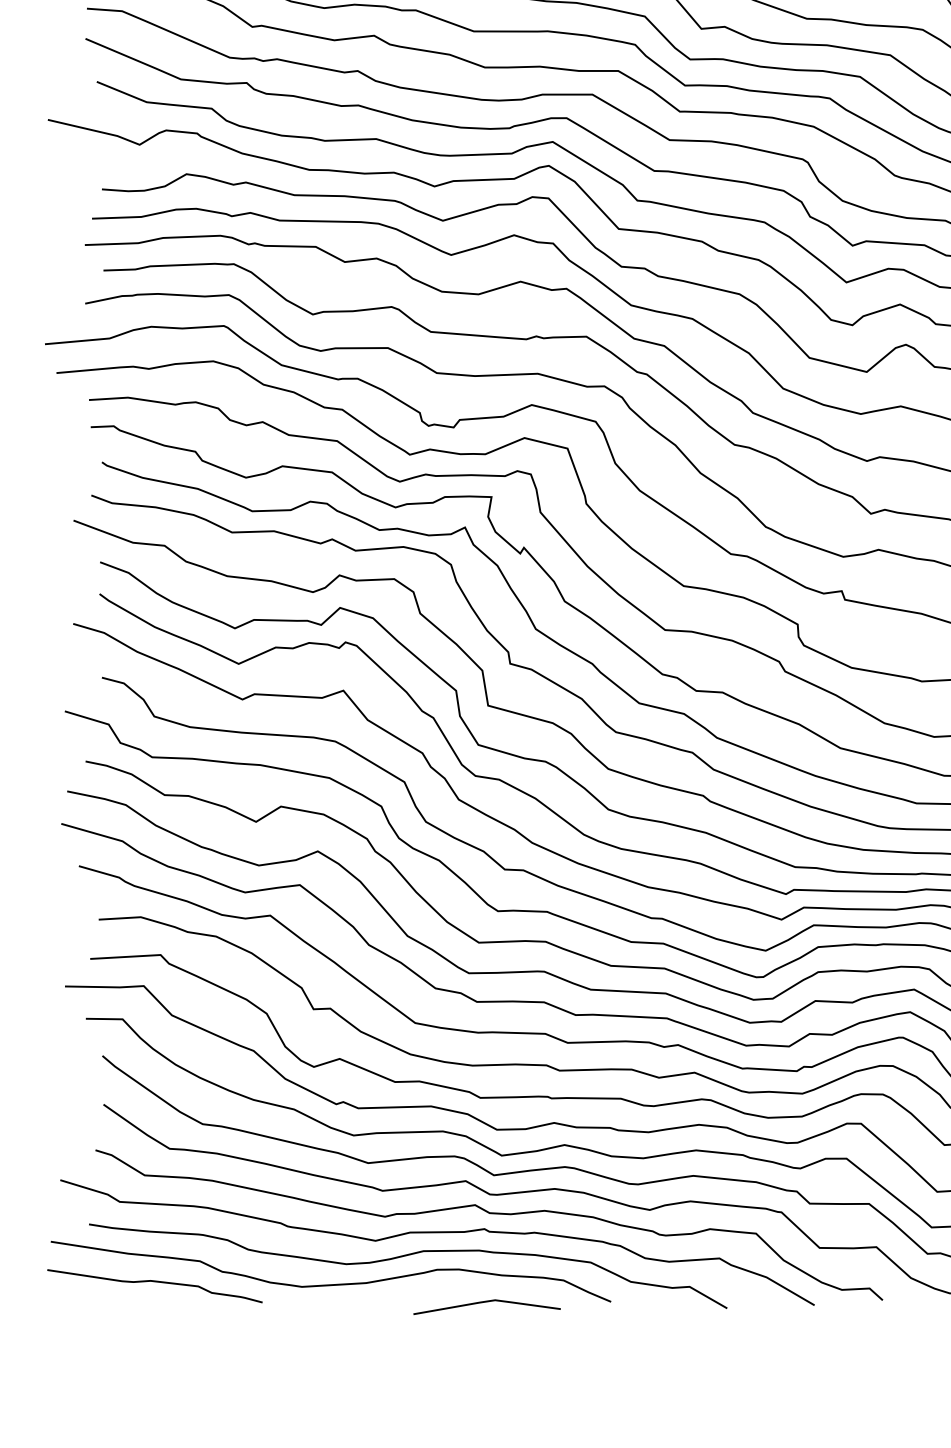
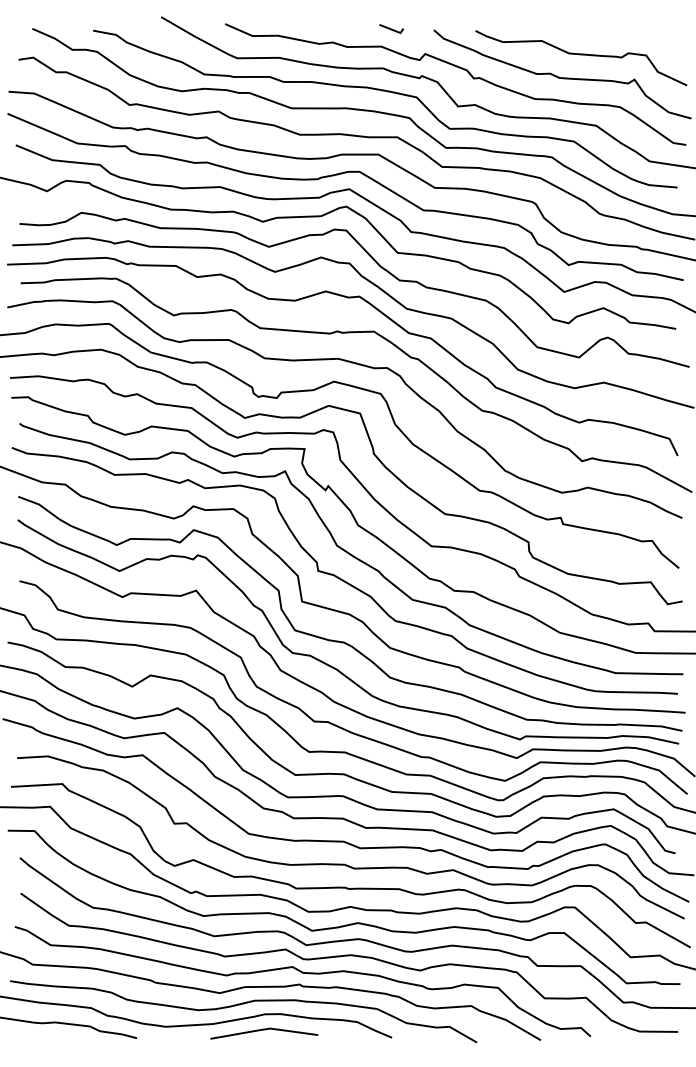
line: (487, 1302) -> (264, 1030), moved

